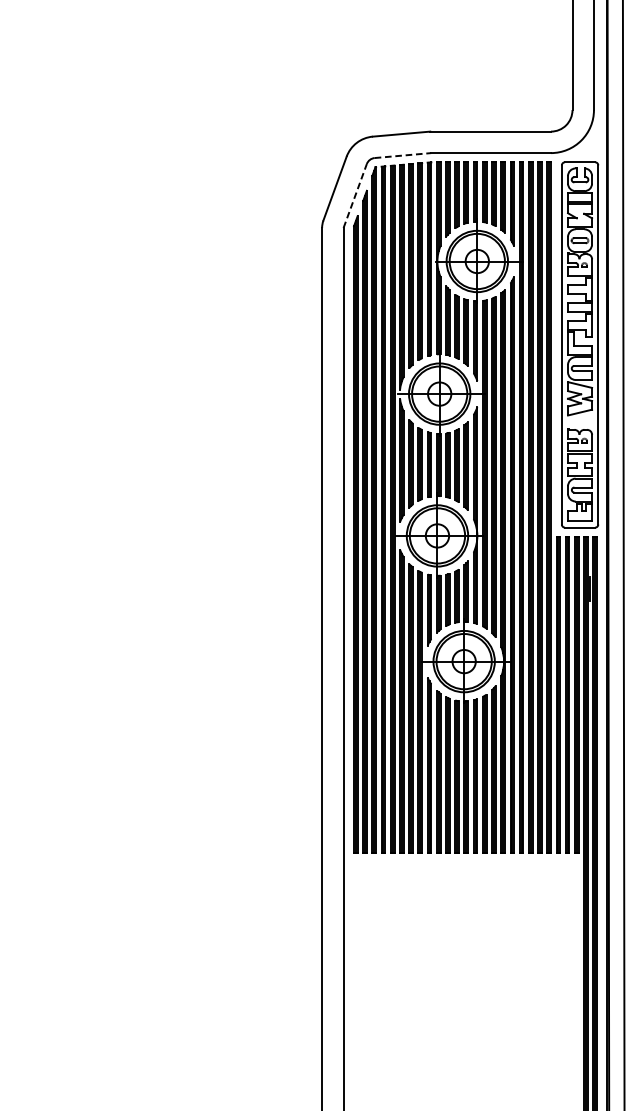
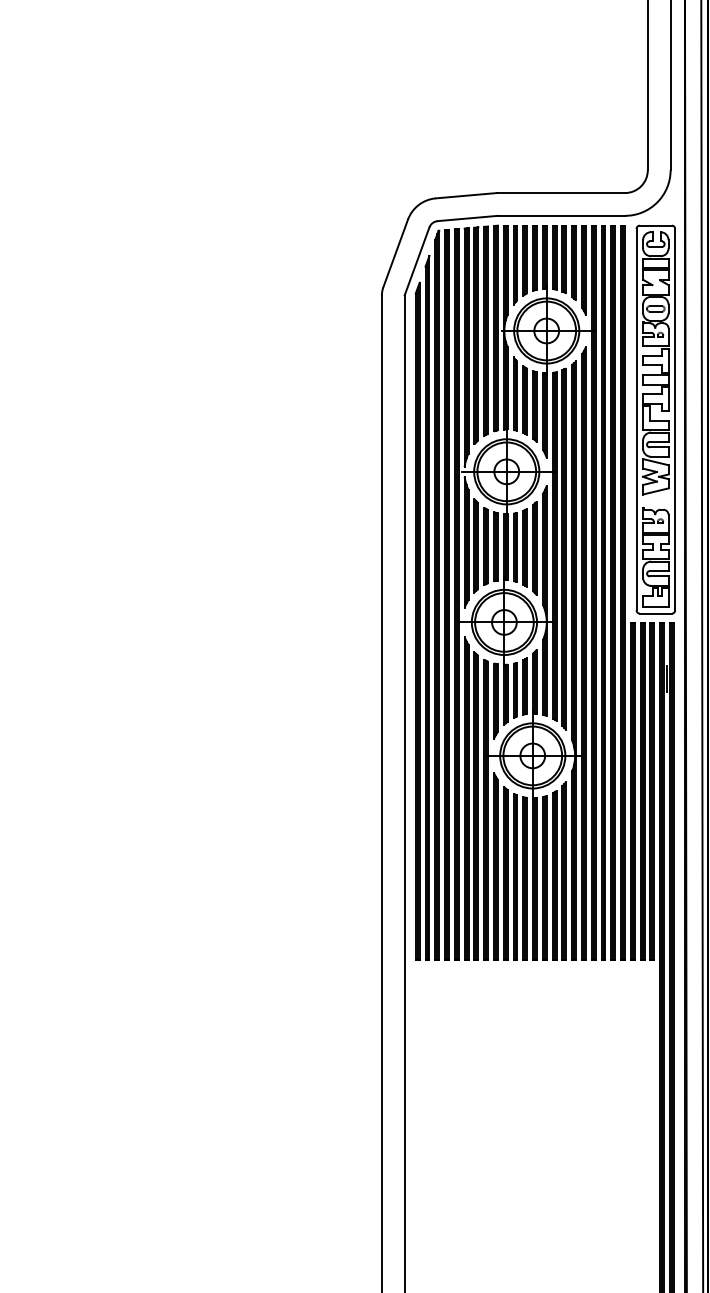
line: (403, 155) -> (468, 218), dashed -> solid
line: (355, 195) -> (417, 260), dashed -> solid

